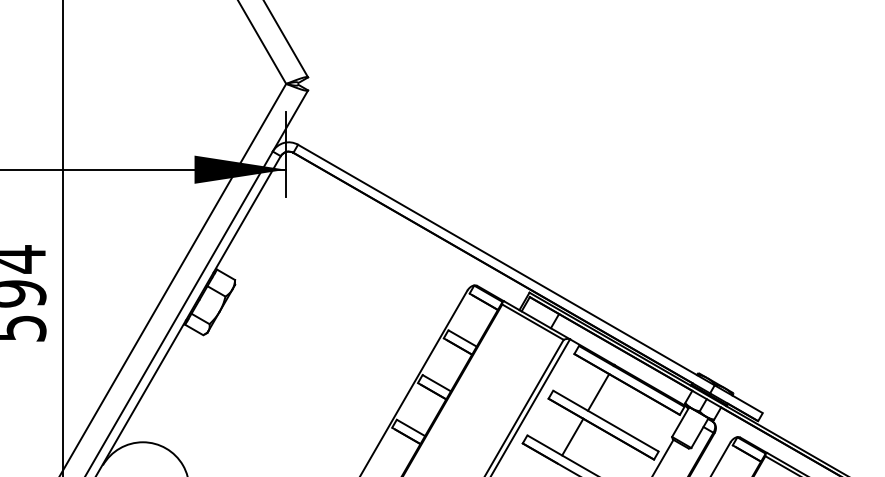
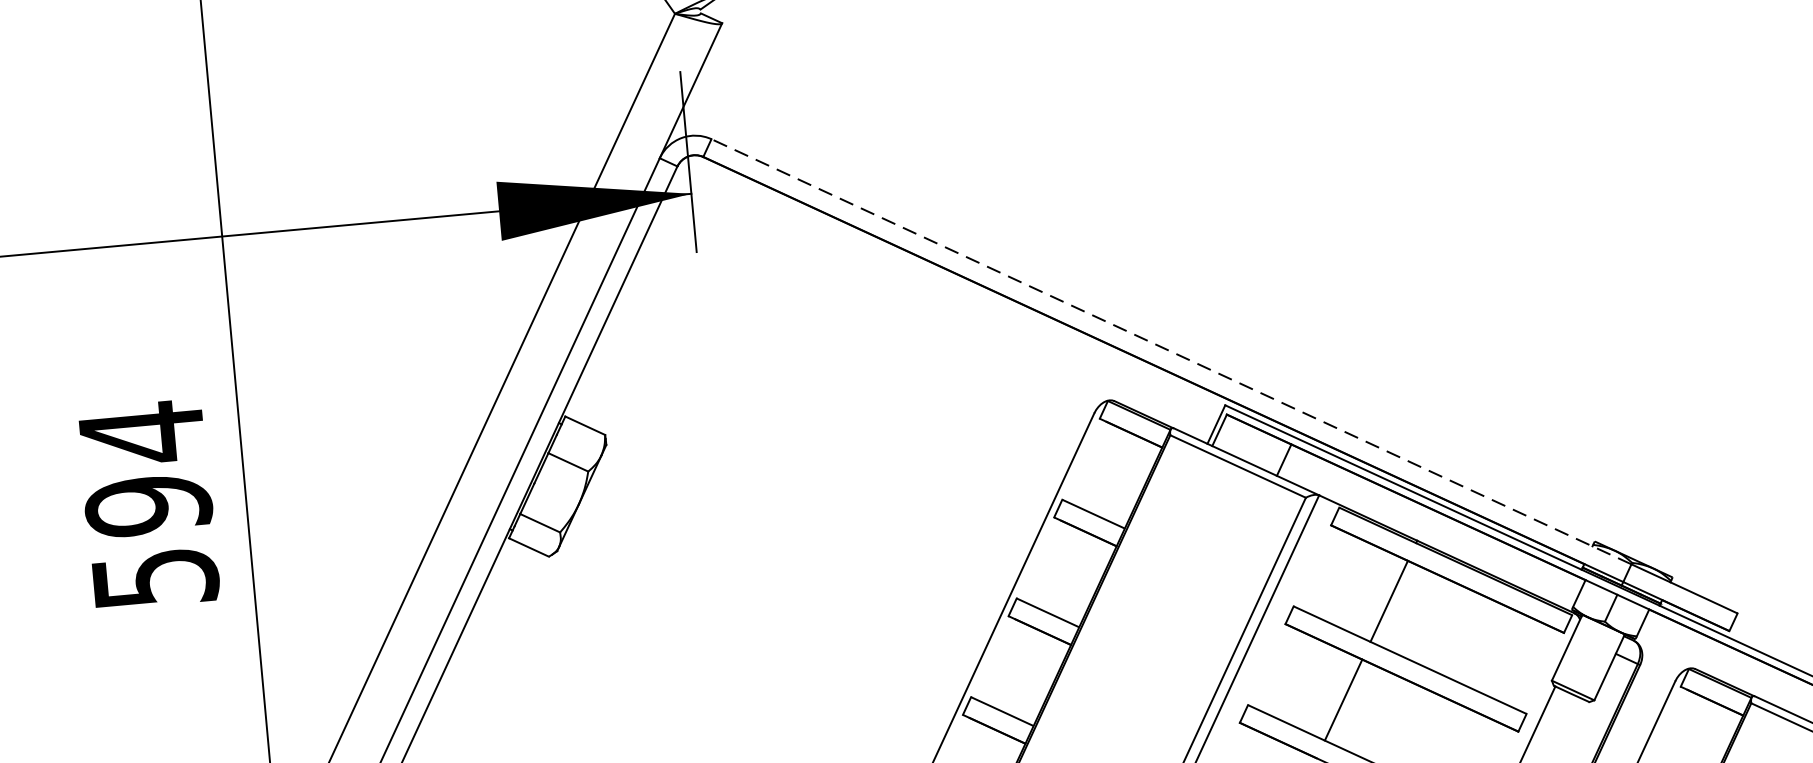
line: (506, 265) -> (1171, 352), solid -> dashed

